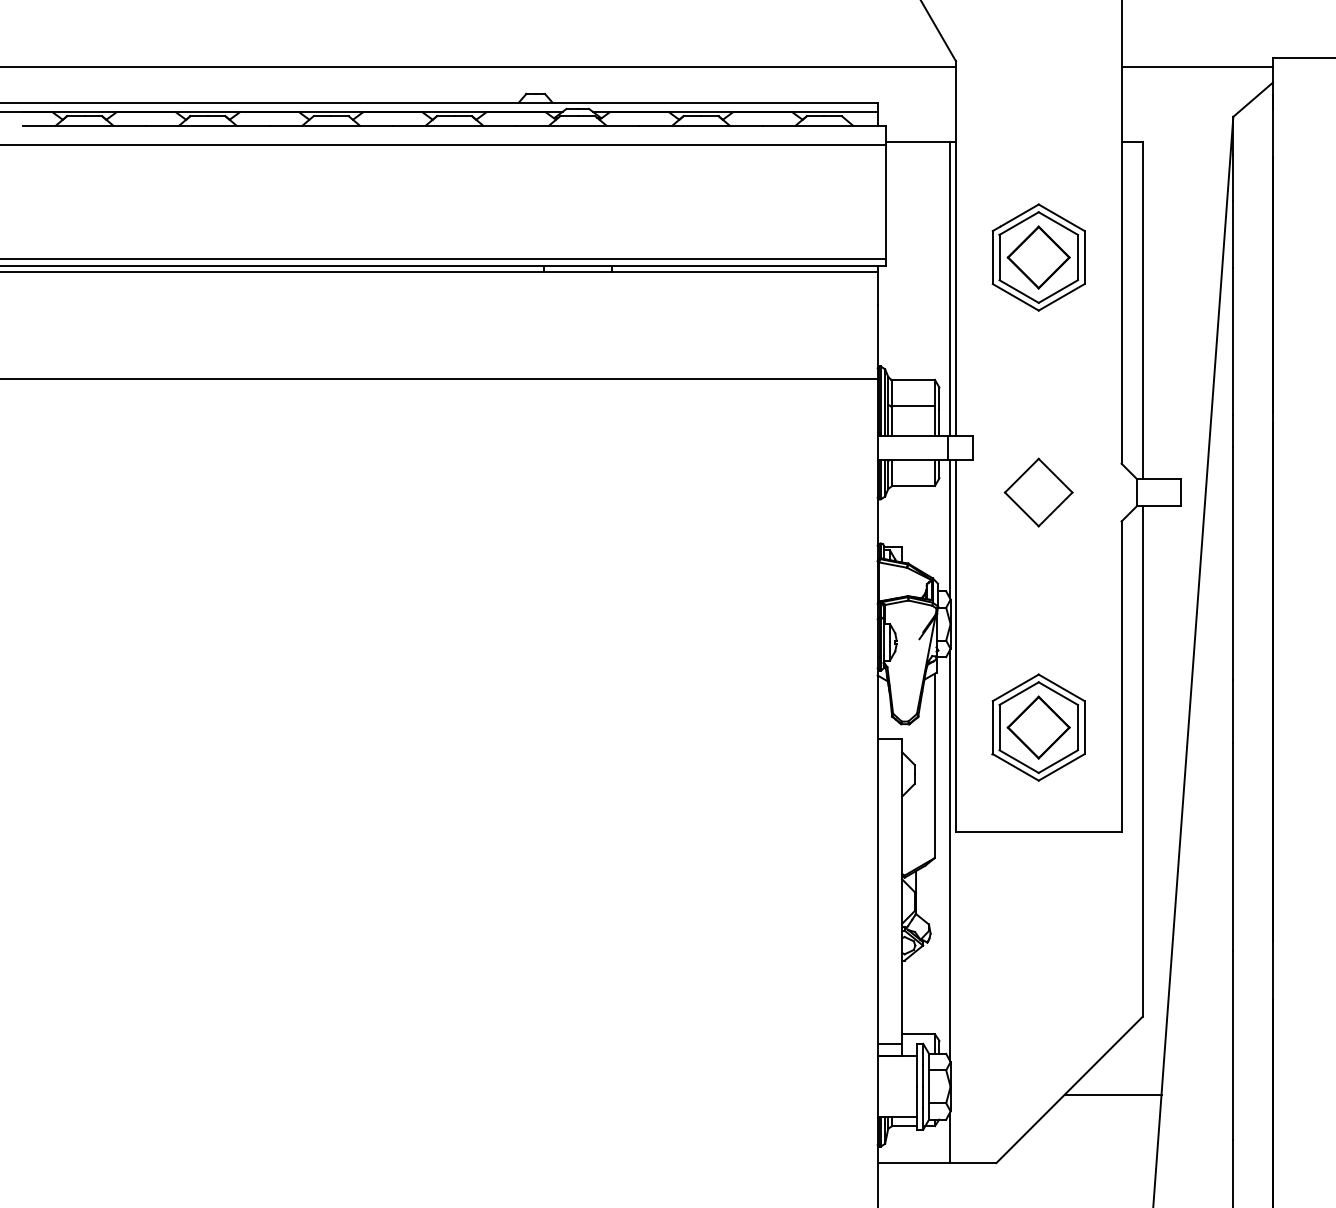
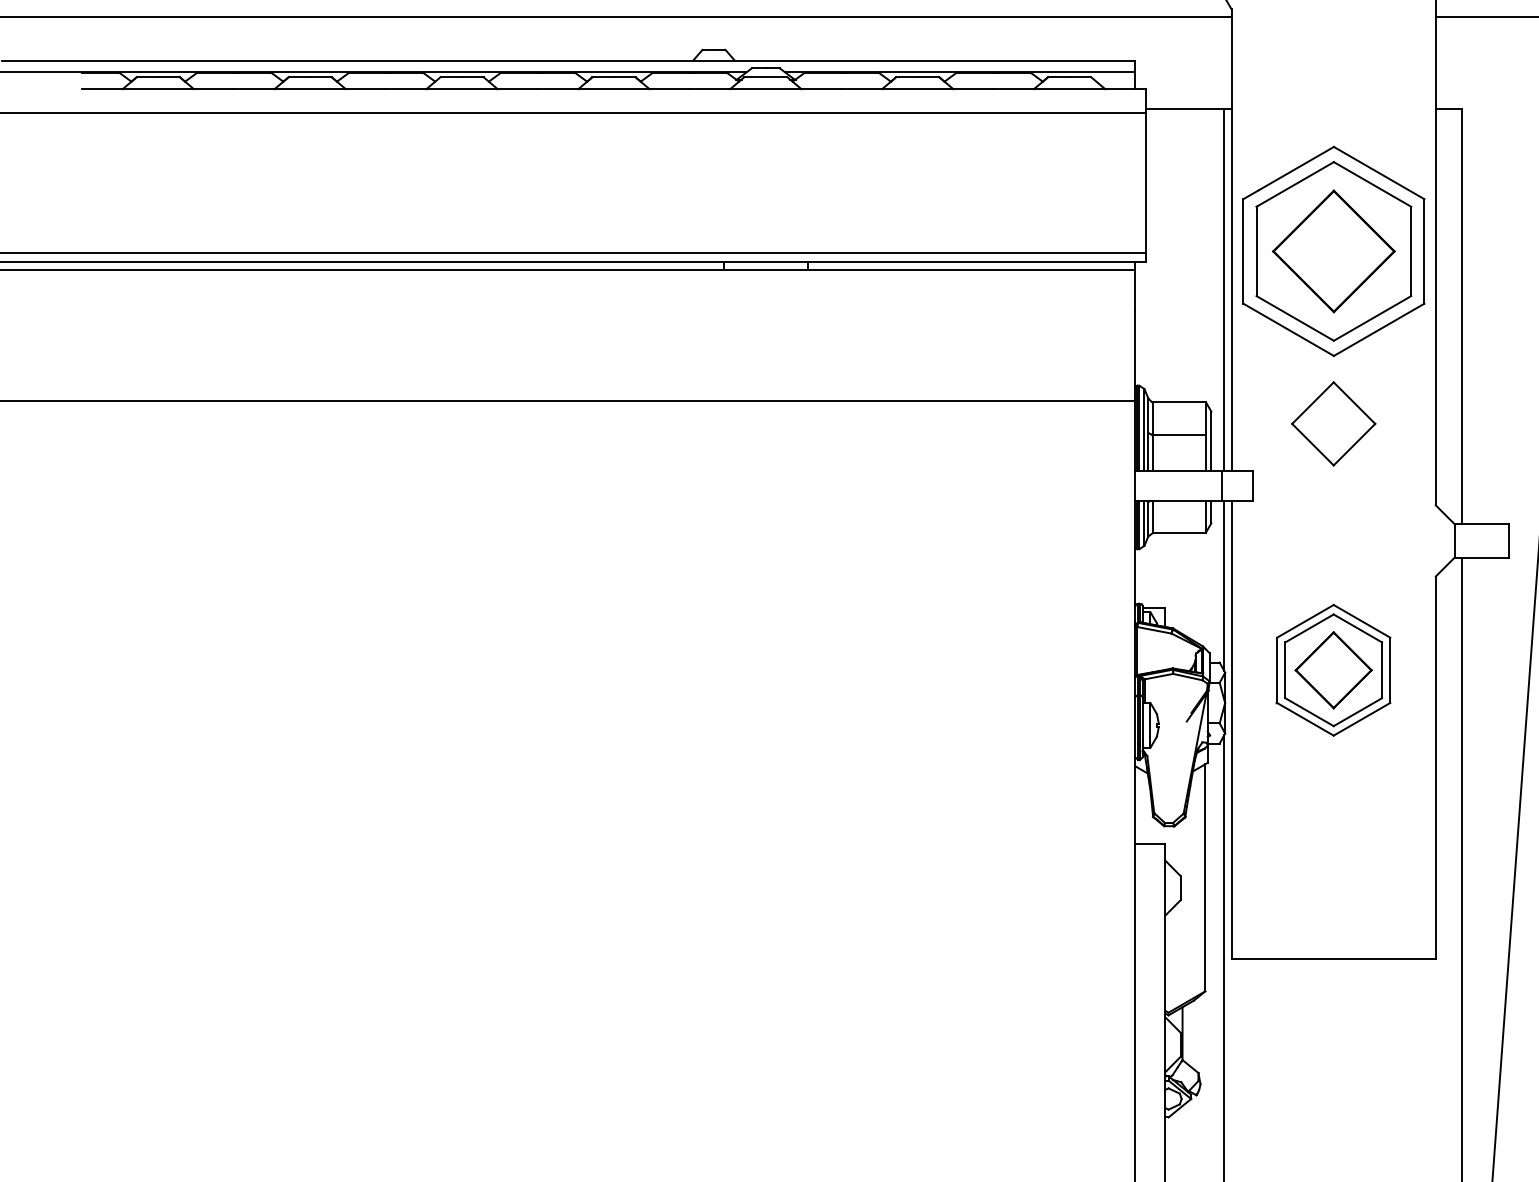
part: (1038, 257) -> (1333, 251), size x1.6
part: (1038, 492) -> (1333, 423), moved
part: (1038, 727) -> (1333, 670), moved

